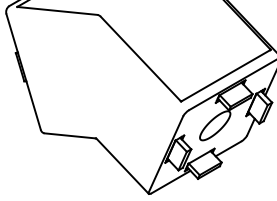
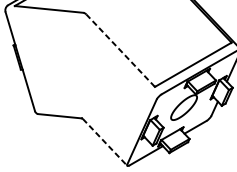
line: (140, 58) -> (120, 50), solid -> dashed
line: (122, 166) -> (104, 142), solid -> dashed

